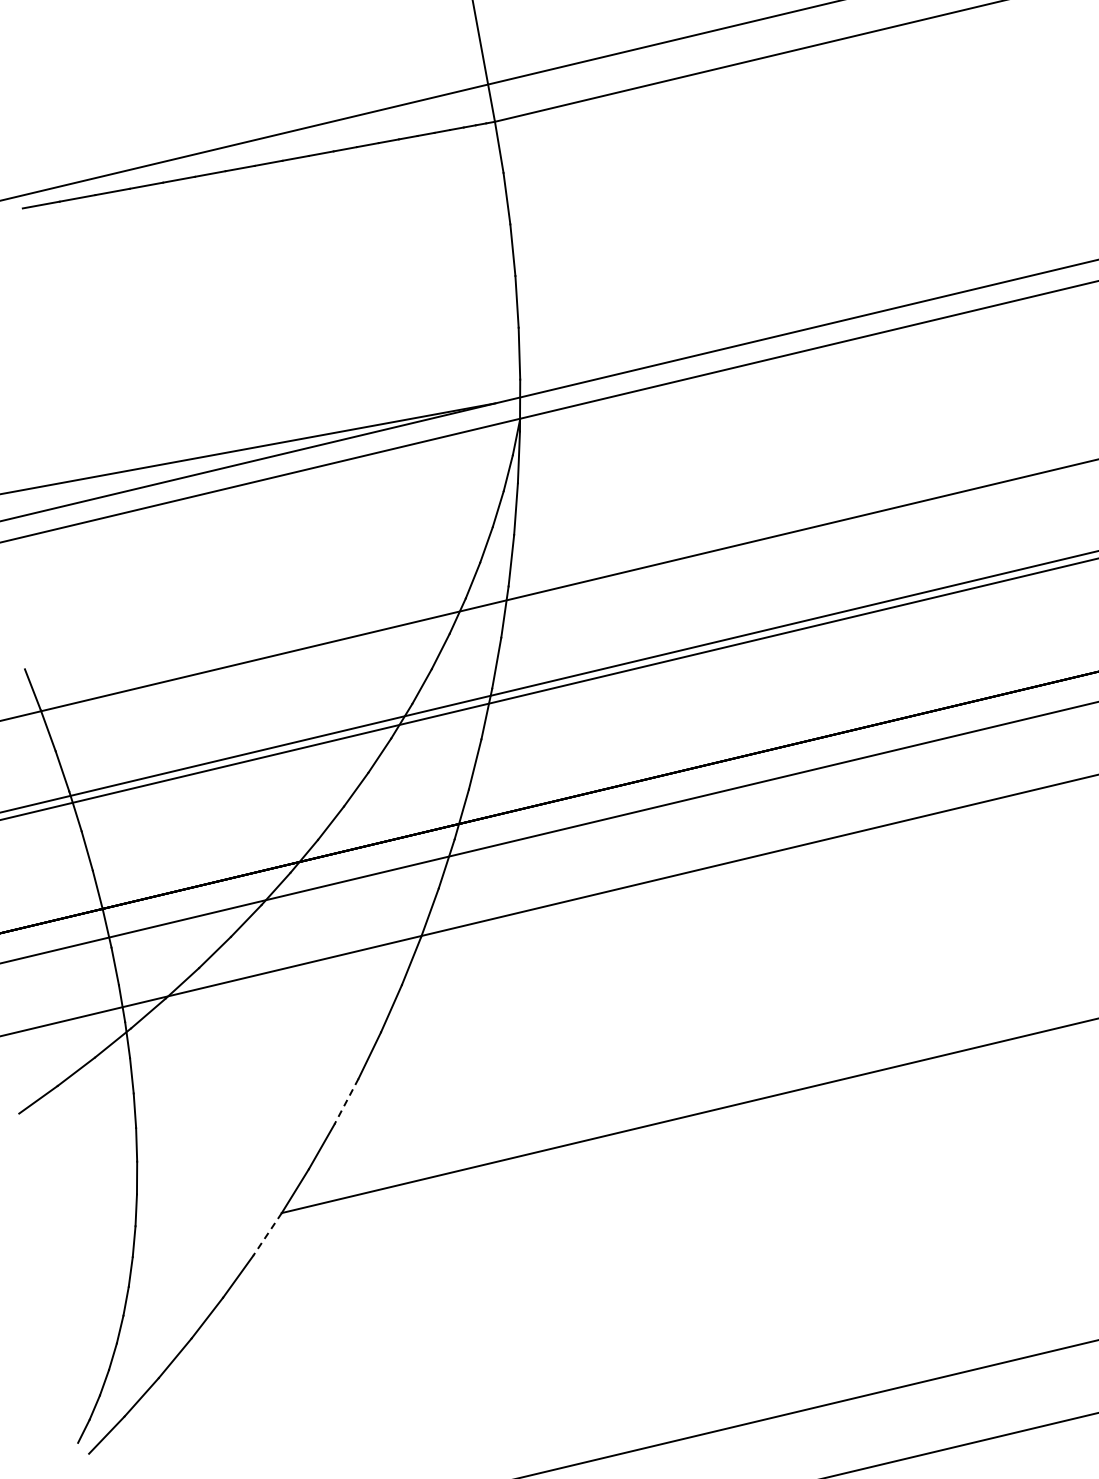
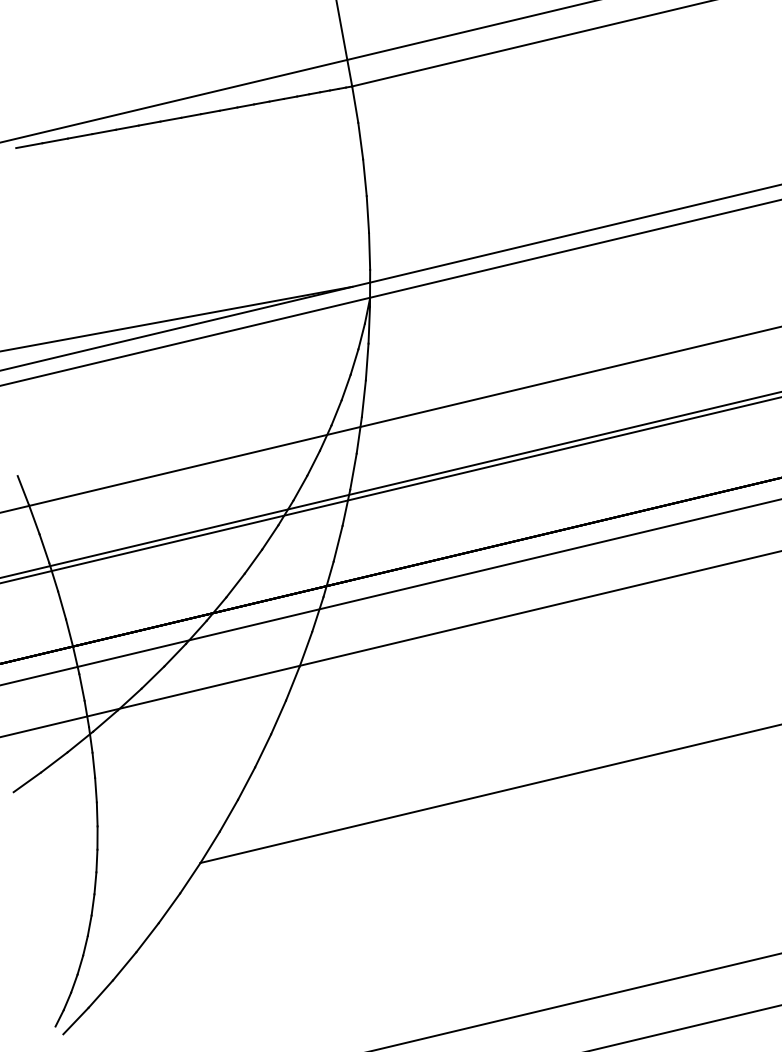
line: (346, 1101) -> (246, 783), dashed -> solid
line: (267, 1234) -> (190, 878), dashed -> solid

